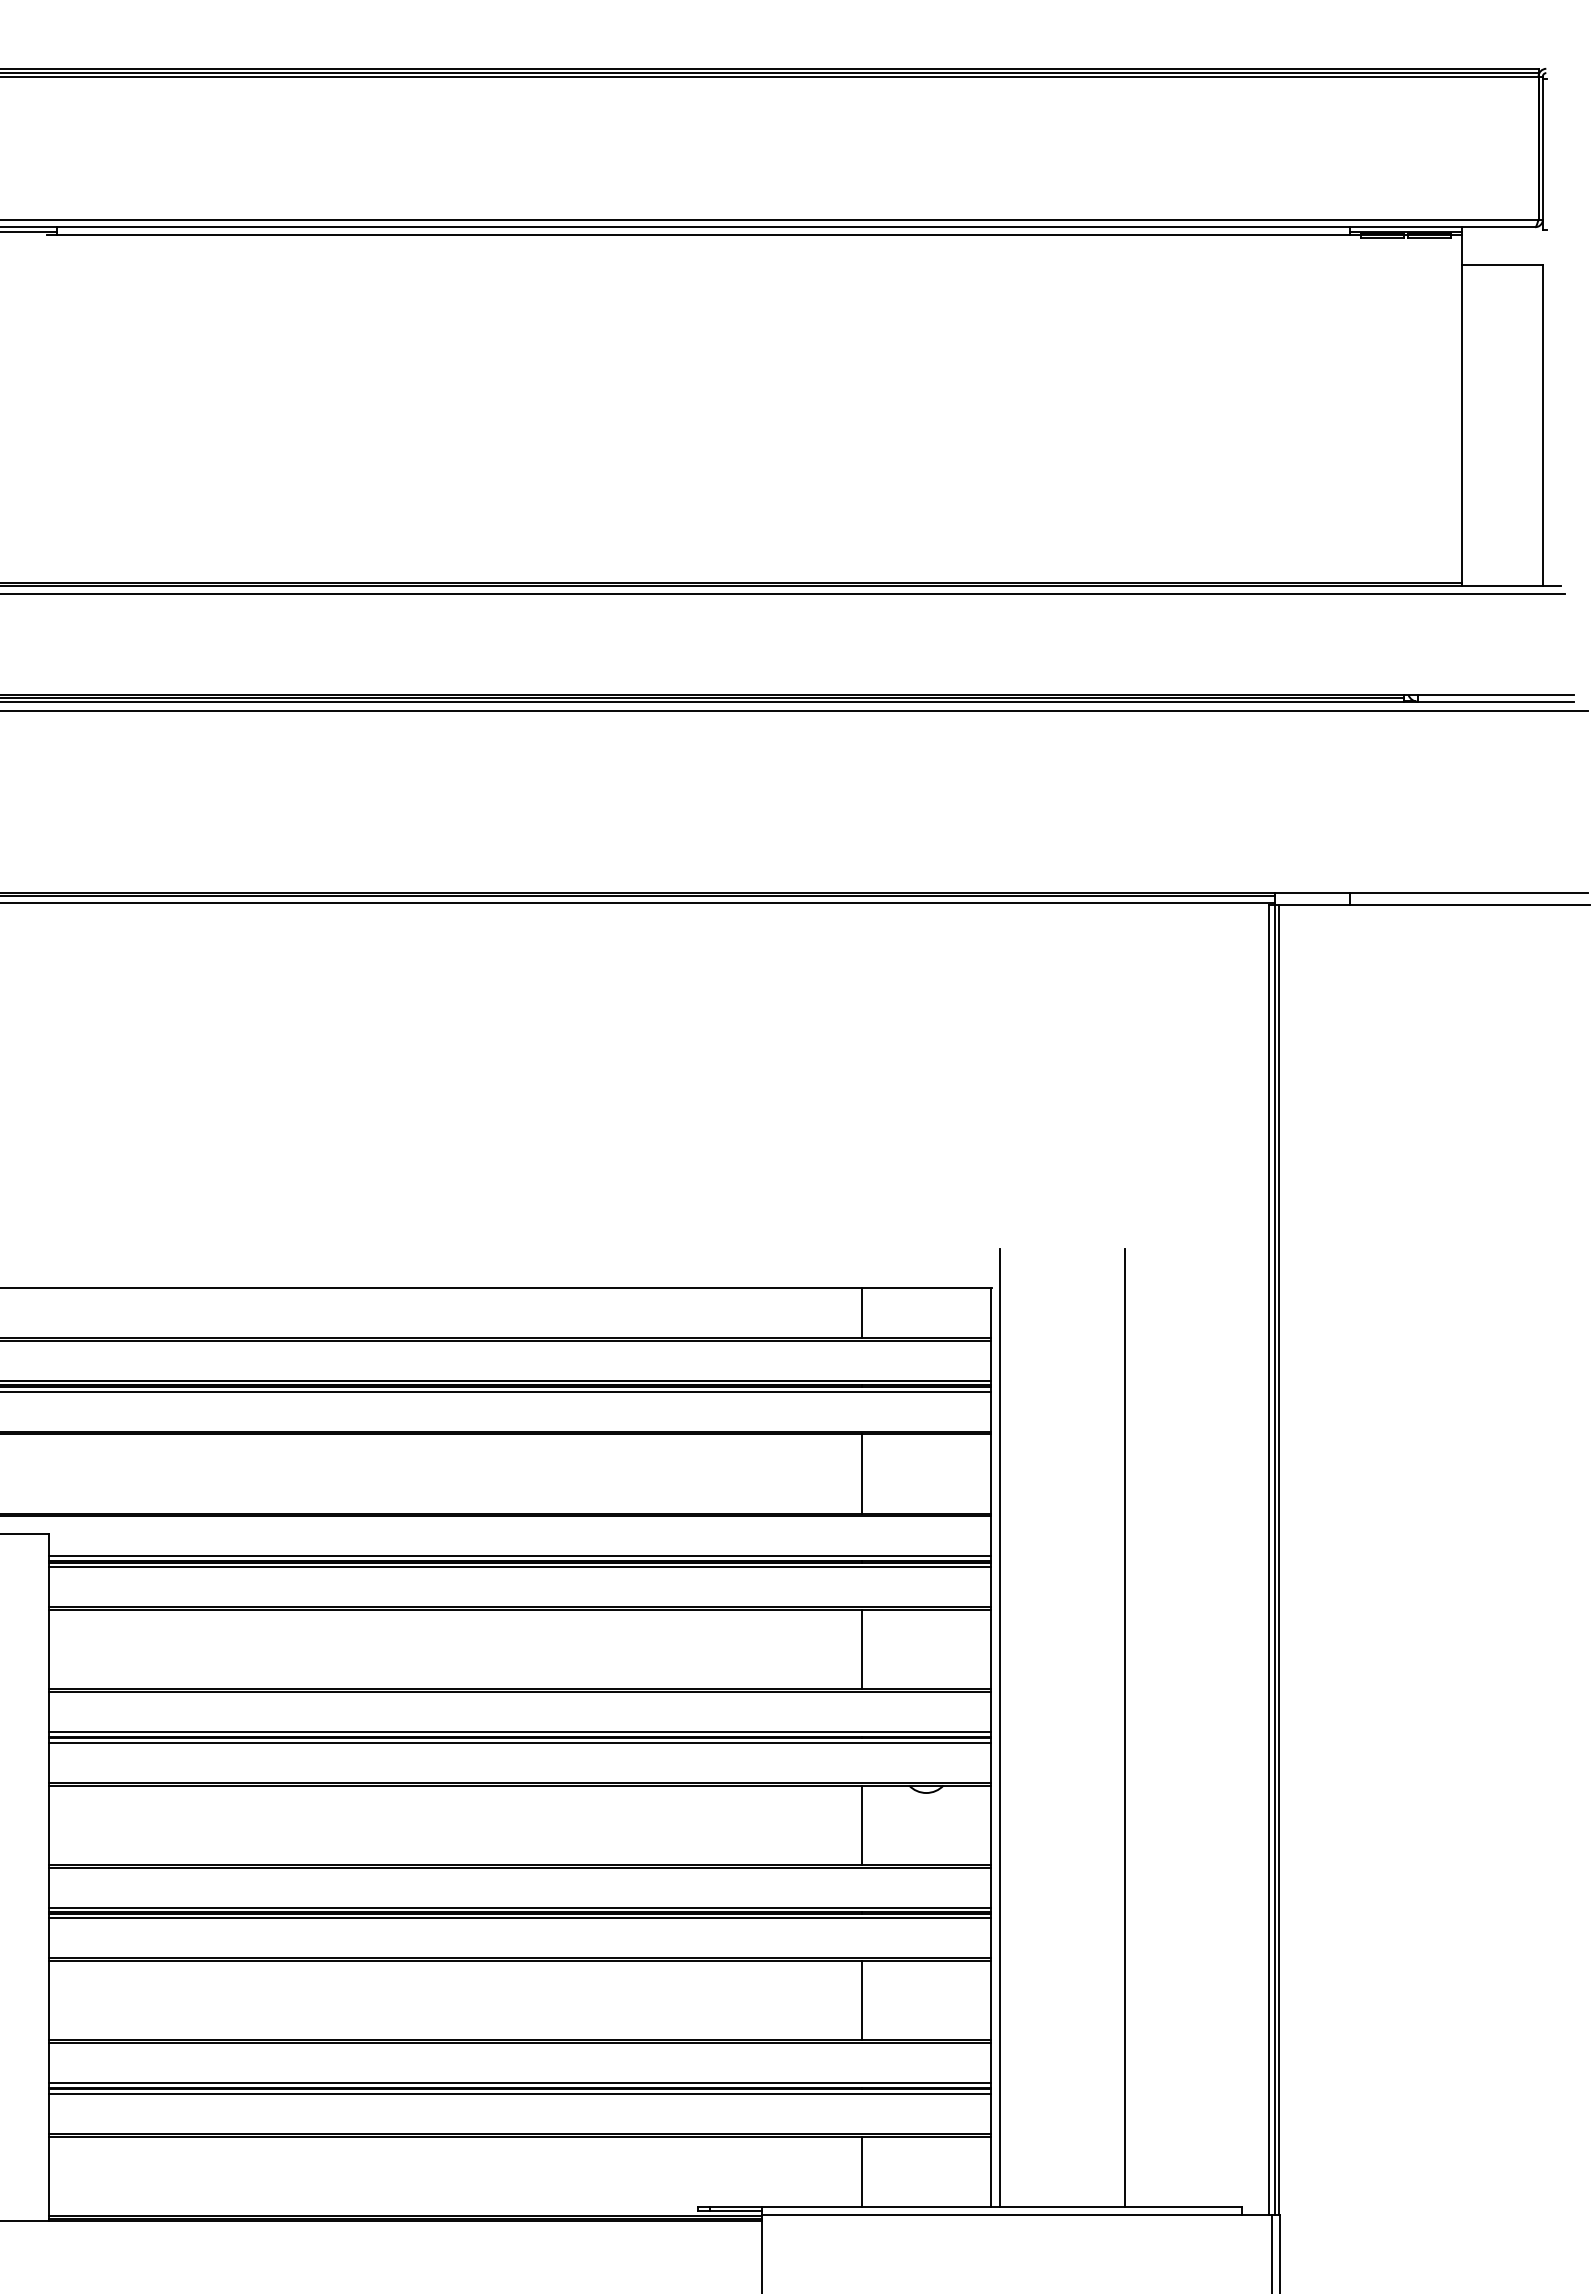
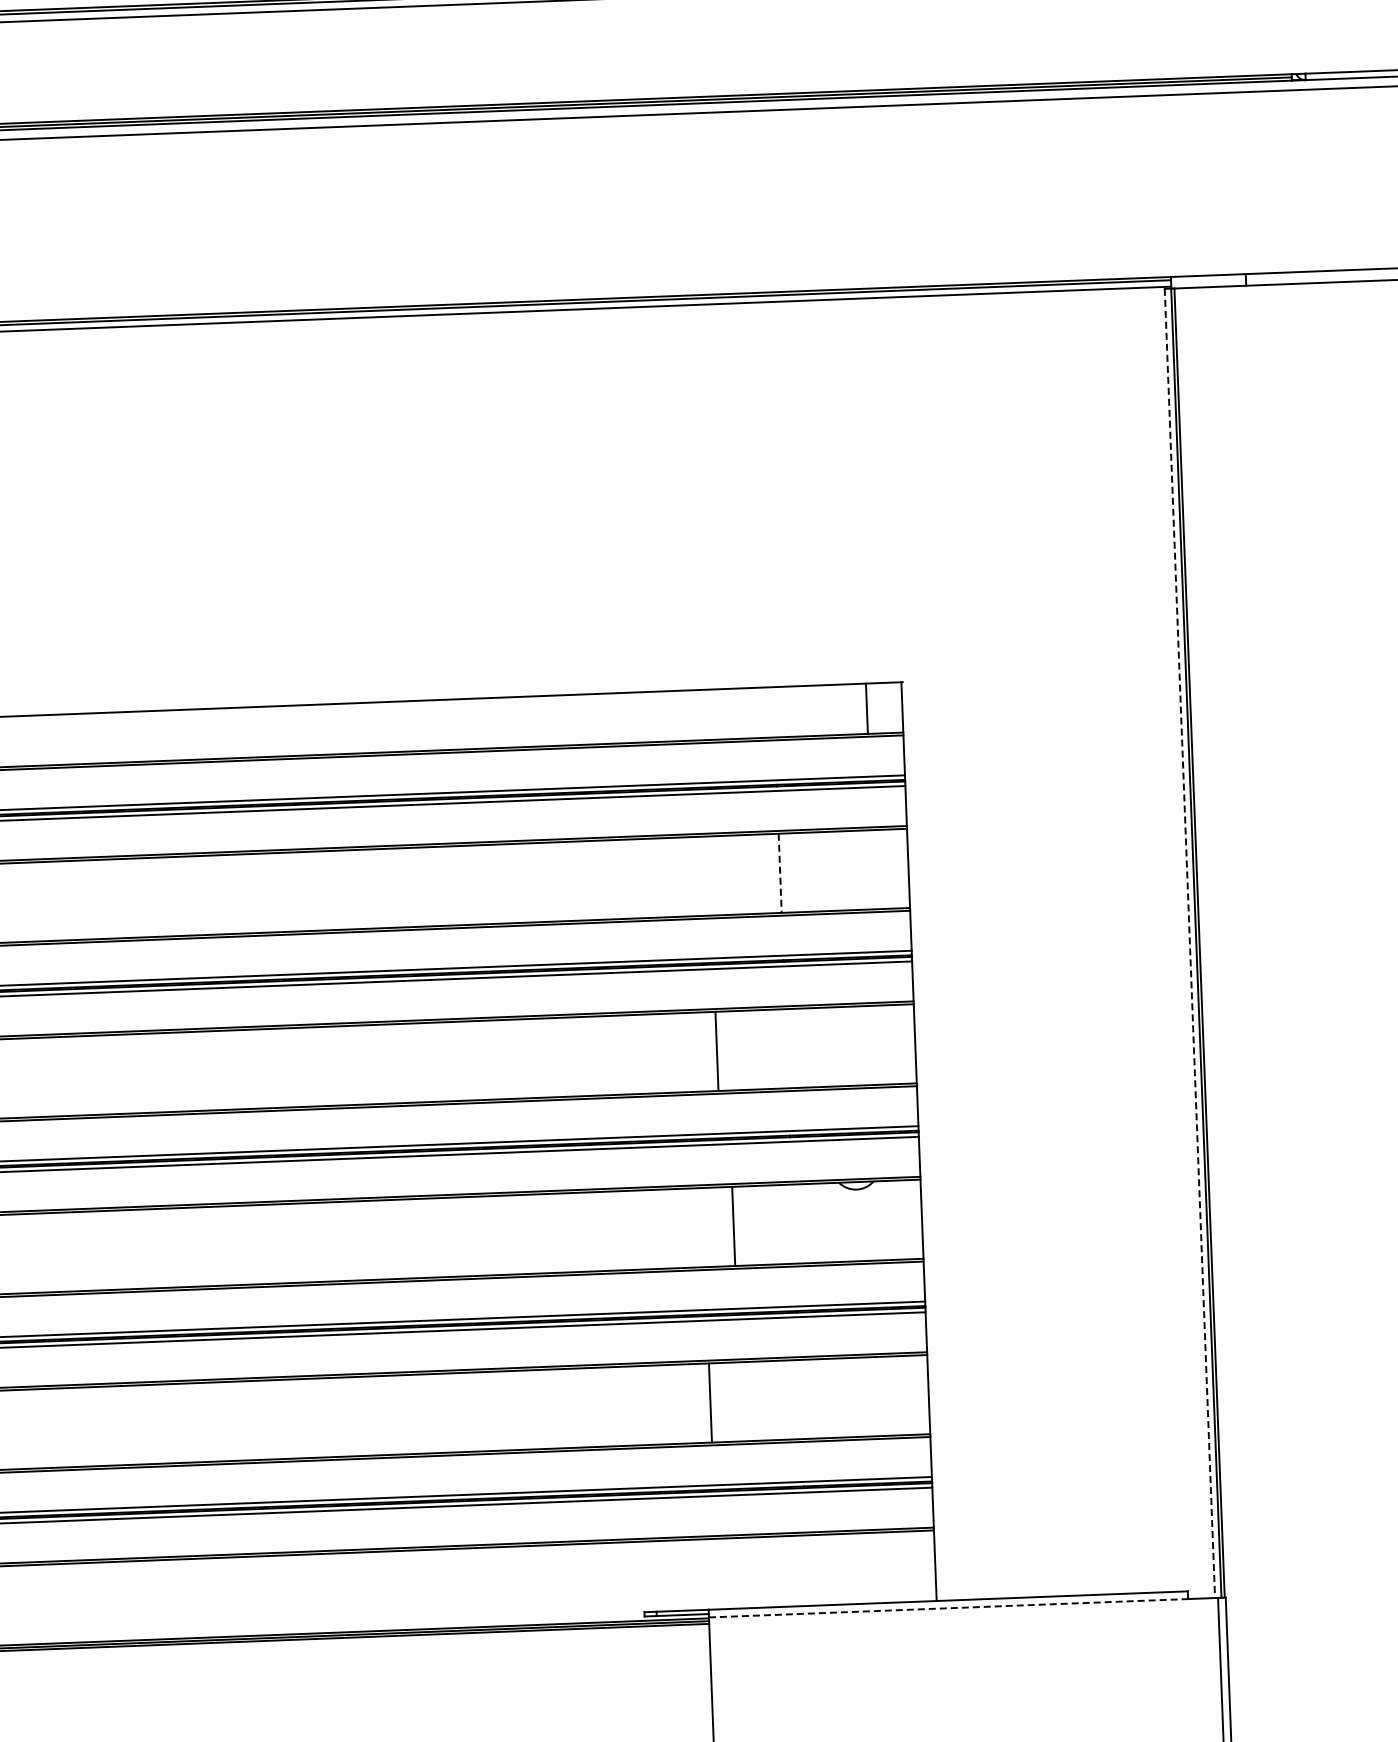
line: (862, 1312) -> (867, 708), moved
line: (862, 1474) -> (780, 873), solid -> dashed
line: (1268, 1560) -> (1189, 944), solid -> dashed
line: (862, 1649) -> (717, 1051), moved
line: (1000, 1728) -> (928, 1122), removed
line: (1125, 1728) -> (1053, 1117), removed
line: (862, 1824) -> (734, 1225), moved
line: (862, 2000) -> (710, 1402), moved
line: (862, 2171) -> (807, 1570), removed
line: (1002, 2214) -> (948, 1607), solid -> dashed

